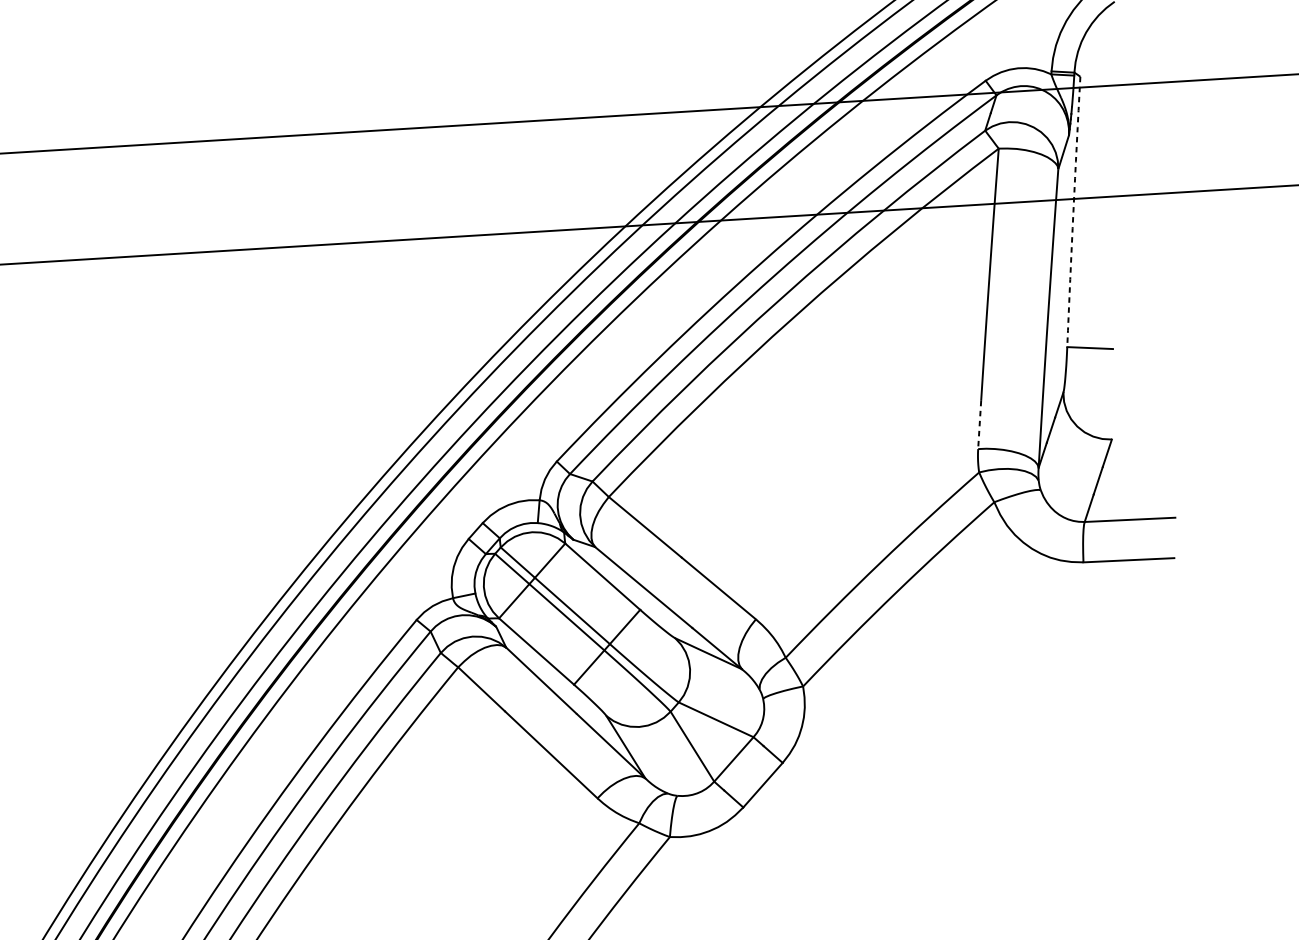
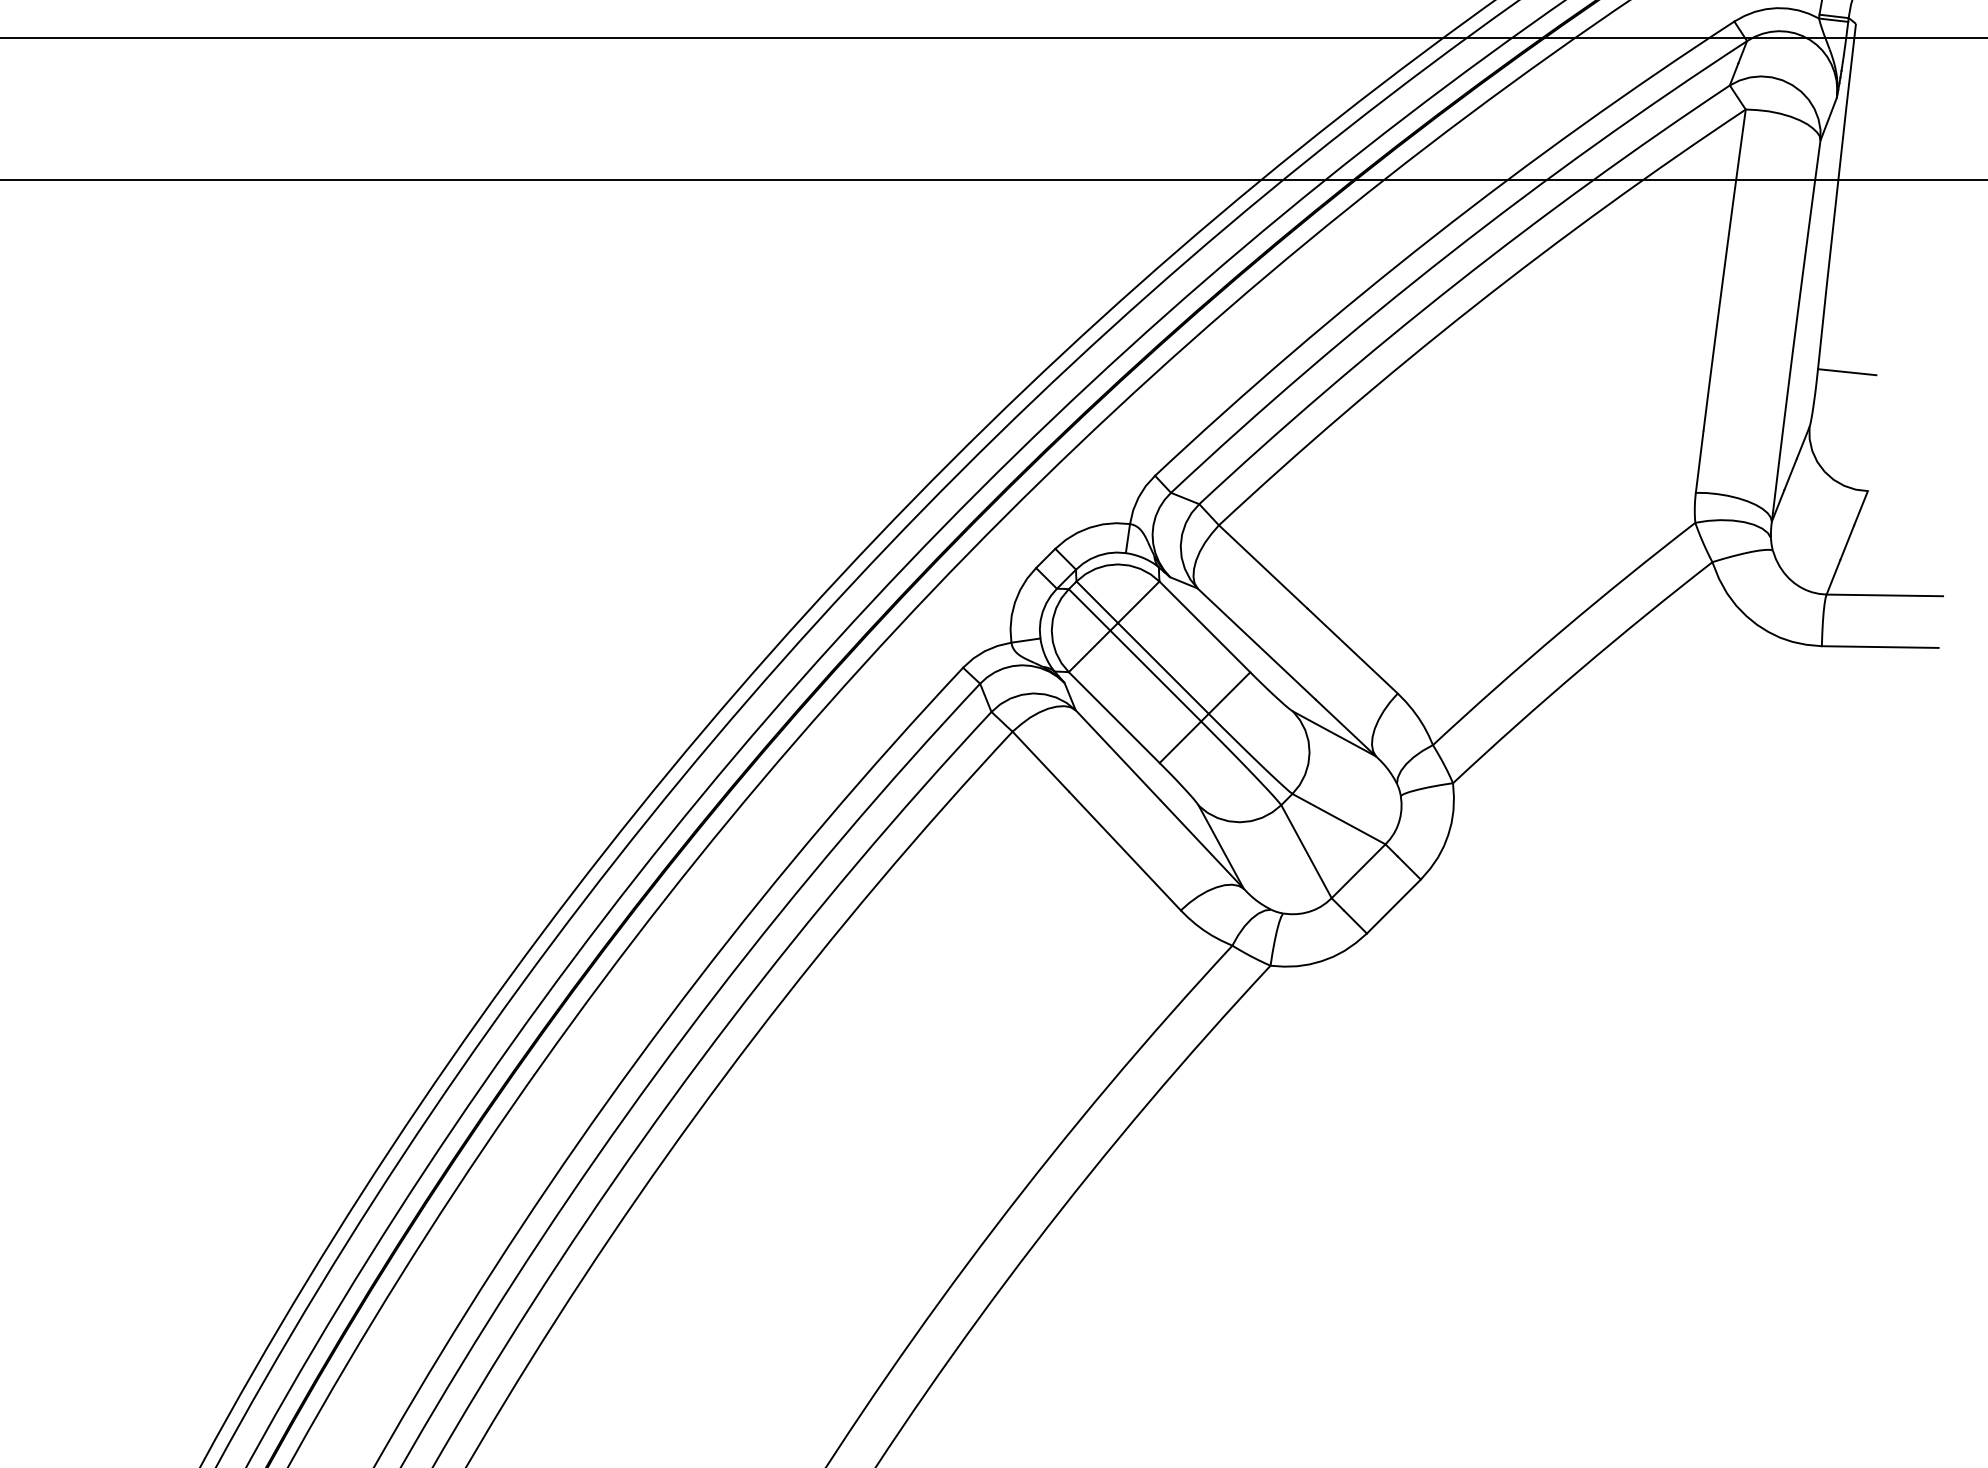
arc: (1073, 211) -> (1836, 196), dashed -> solid
line: (979, 425) -> (1699, 462), dashed -> solid

